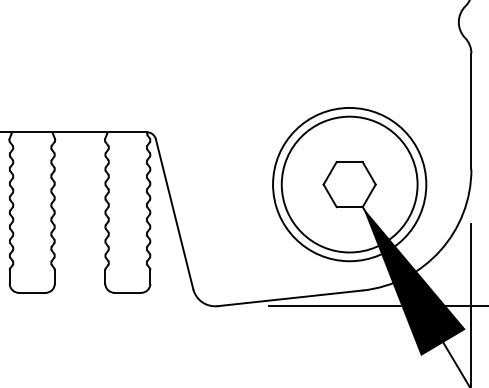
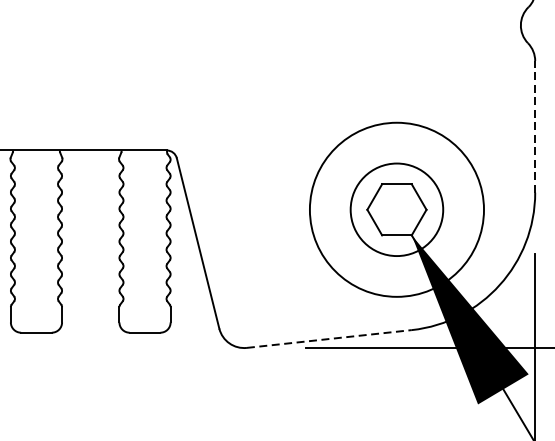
line: (471, 111) -> (535, 126), solid -> dashed
circle: (349, 184) -> (396, 209), size x0.6
line: (290, 298) -> (329, 339), solid -> dashed

